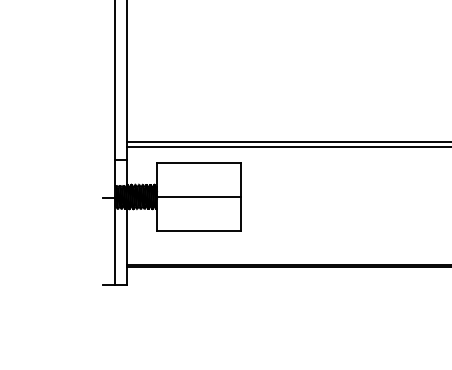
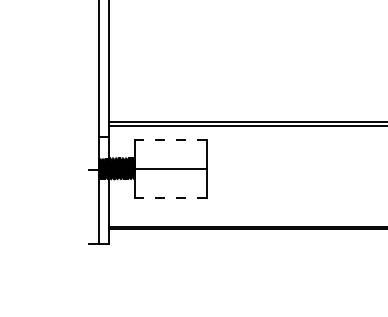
line: (199, 163) -> (171, 140), solid -> dashed
line: (199, 230) -> (171, 197), solid -> dashed

